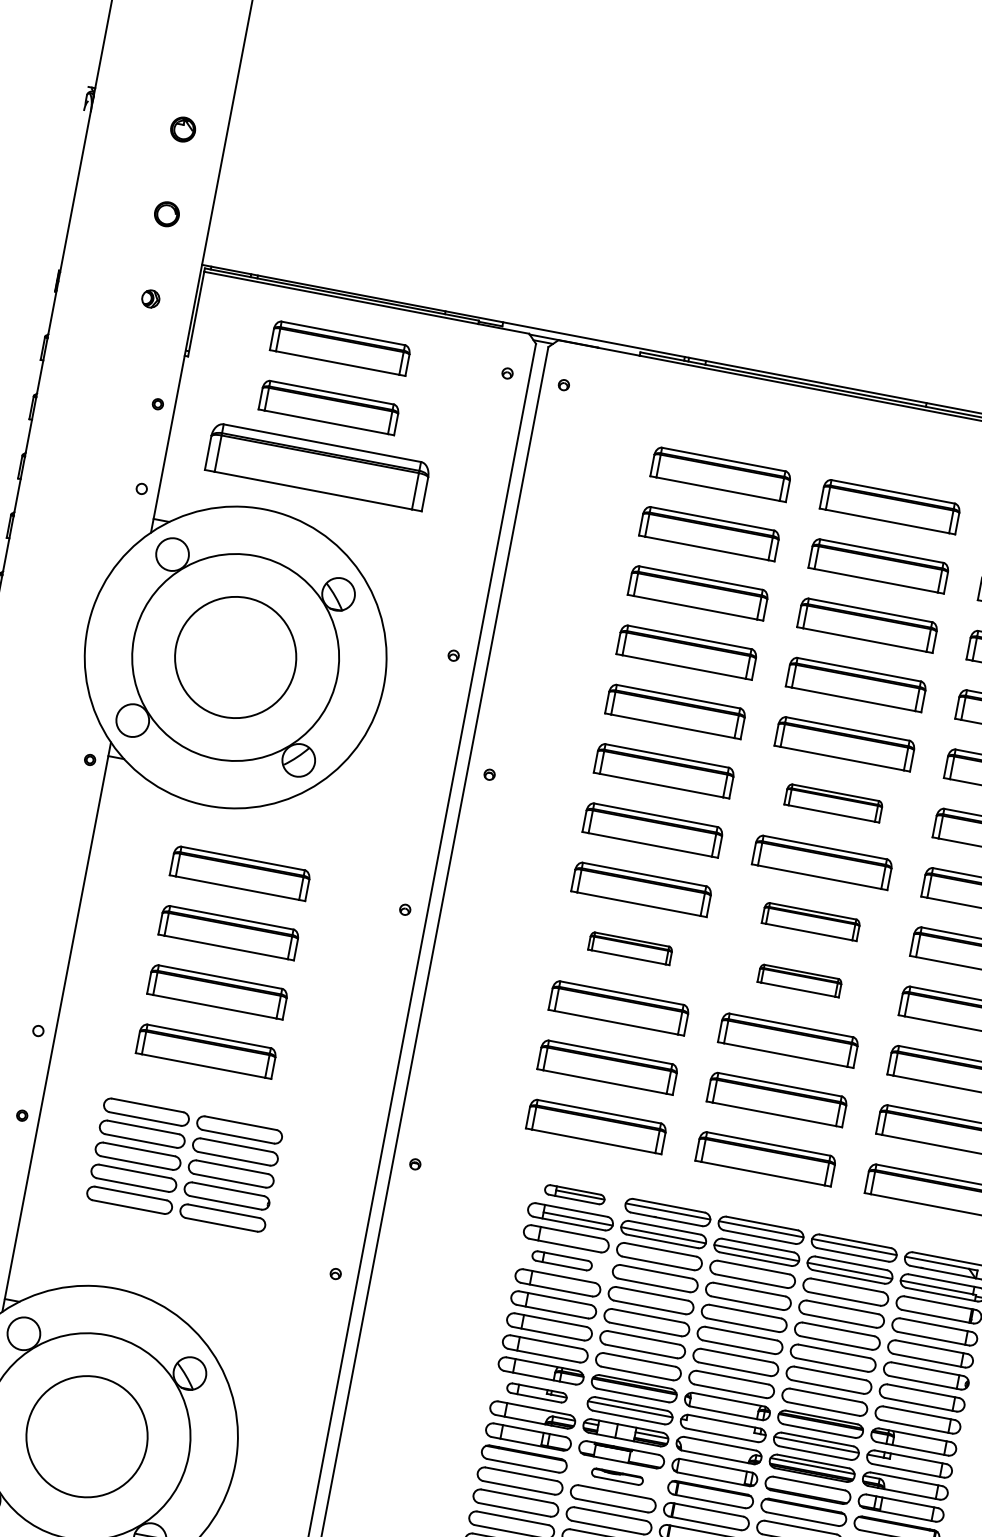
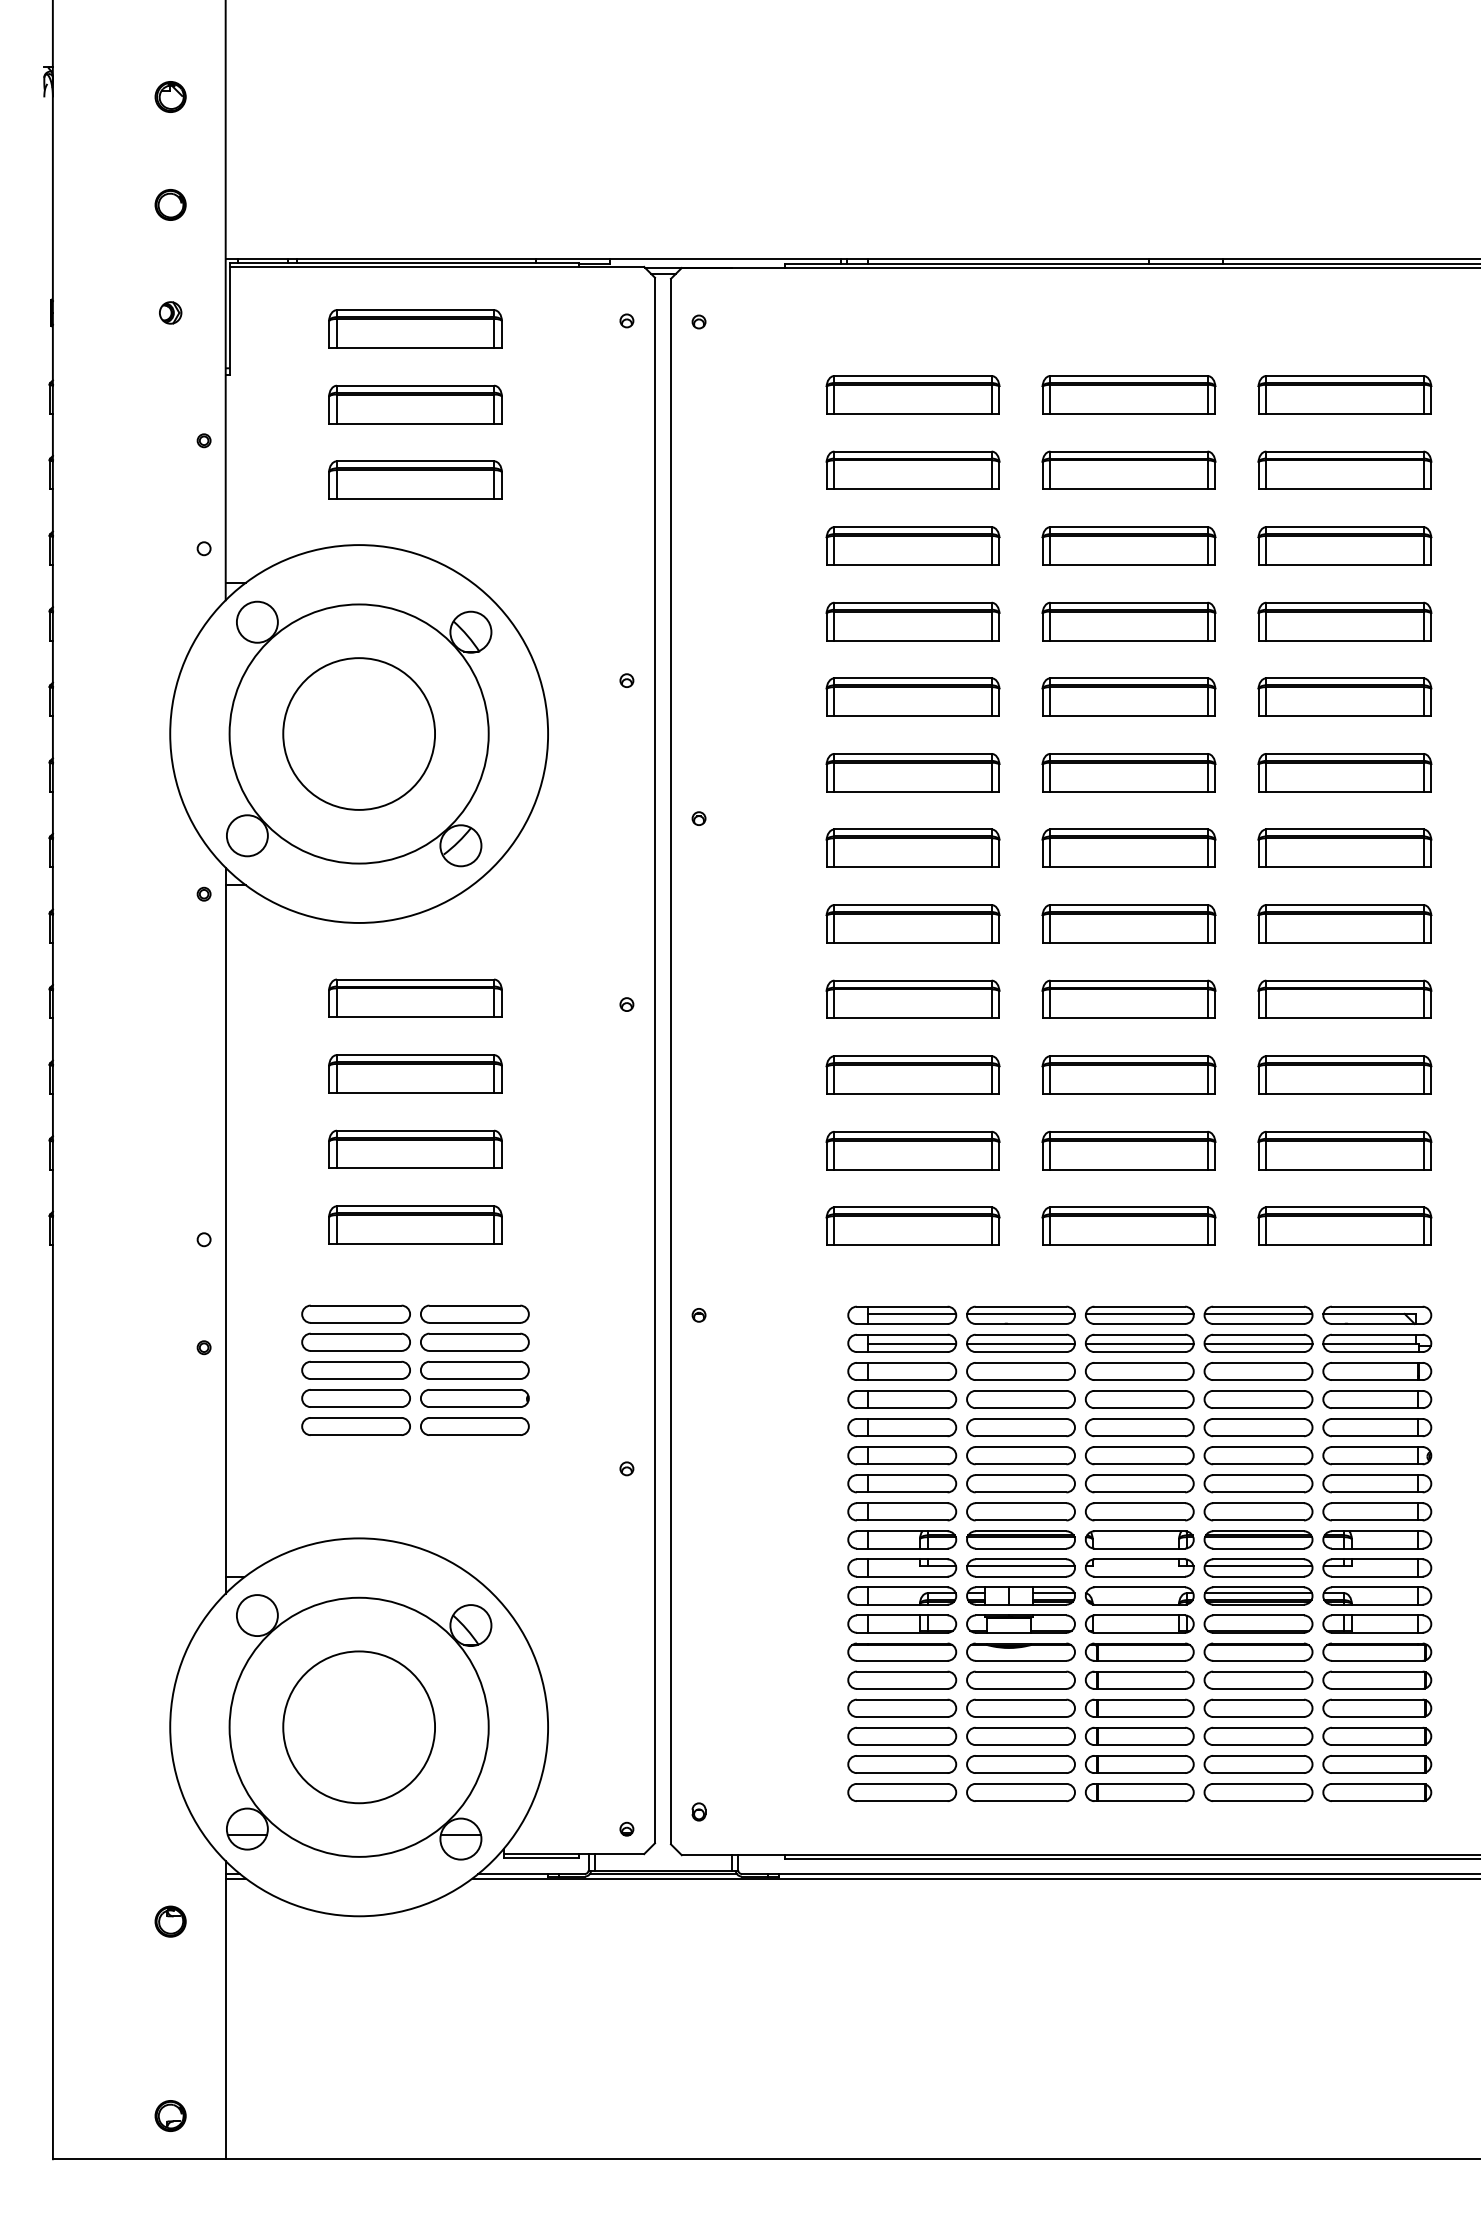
part: (317, 466) -> (415, 479), size x0.62
part: (833, 802) -> (1128, 772), size x1.43
part: (810, 921) -> (1128, 923), size x1.43
part: (630, 947) -> (912, 998), size x1.67
part: (799, 980) -> (1128, 998), size x1.67
part: (575, 1194) -> (902, 1314), size x1.43
part: (562, 1260) -> (902, 1399), size x1.43
part: (537, 1392) -> (902, 1567), size x1.43
part: (617, 1476) -> (1020, 1651), size x1.67

